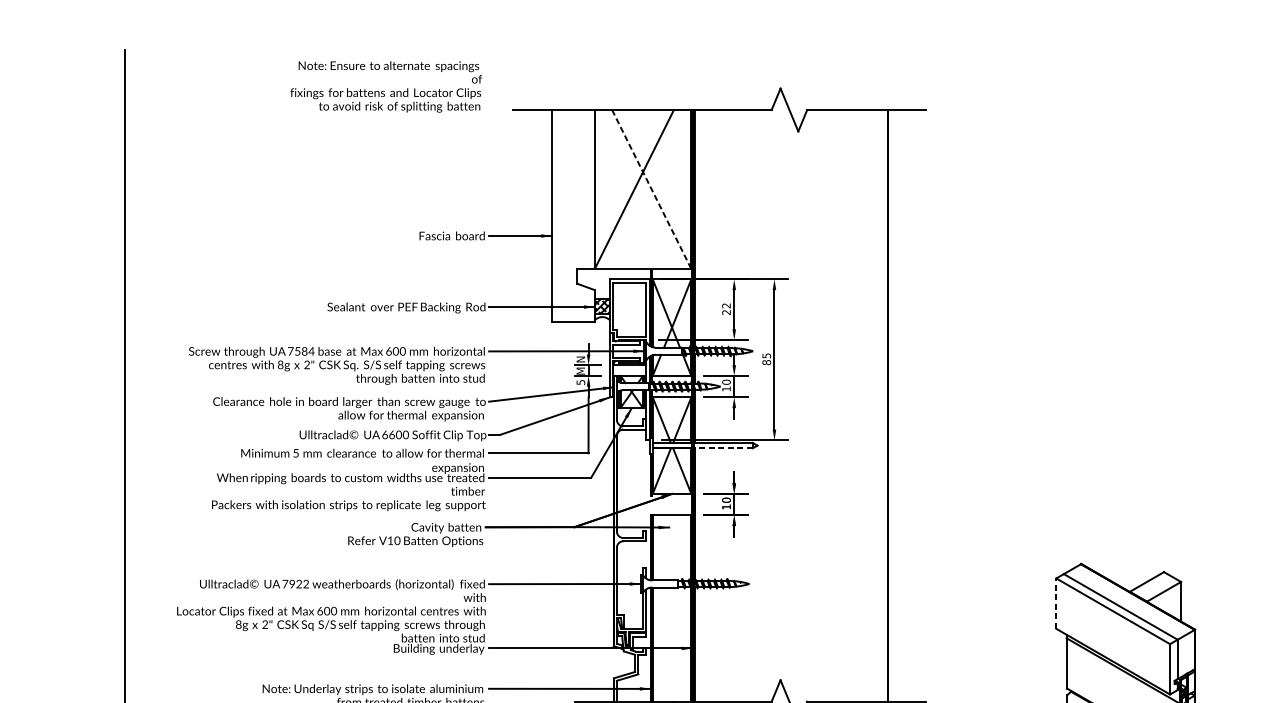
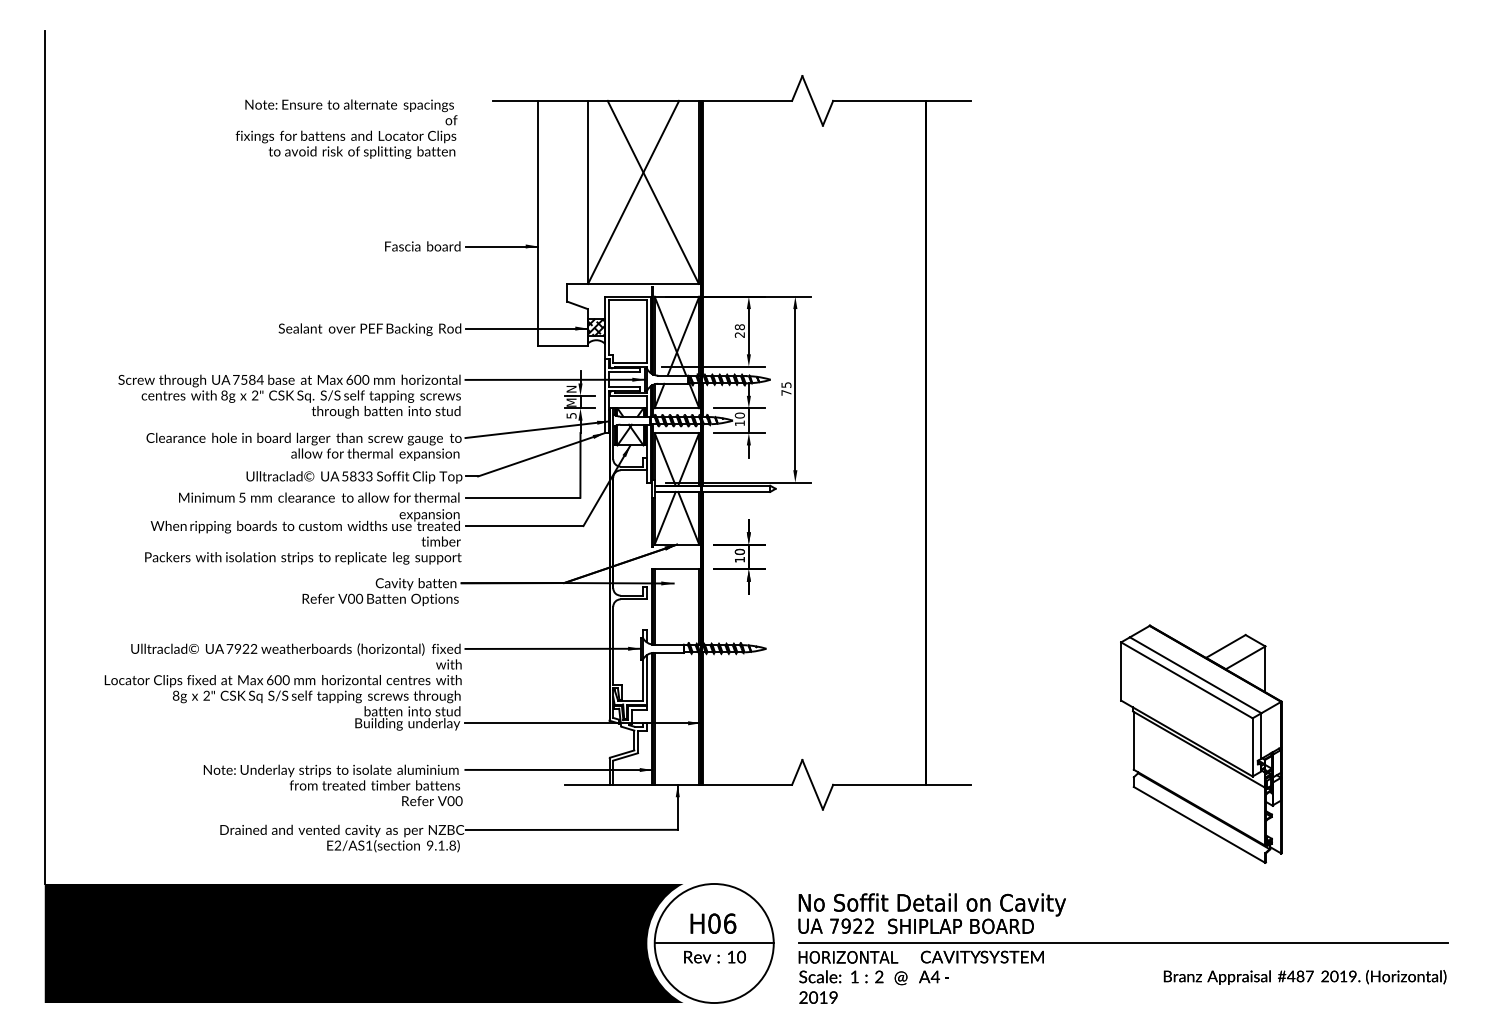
text: (386, 86) -> (346, 128), moved
line: (651, 189) -> (653, 192), dashed -> solid
text: (726, 306) -> (739, 327), 22 -> 28
text: (766, 362) -> (786, 392), 85 -> 75
text: (395, 434) -> (357, 476), 6600 -> 5833
line: (722, 447) -> (735, 491), dashed -> solid
text: (390, 540) -> (351, 598), V10 -> V00
line: (1056, 603) -> (1121, 671), dashed -> solid

